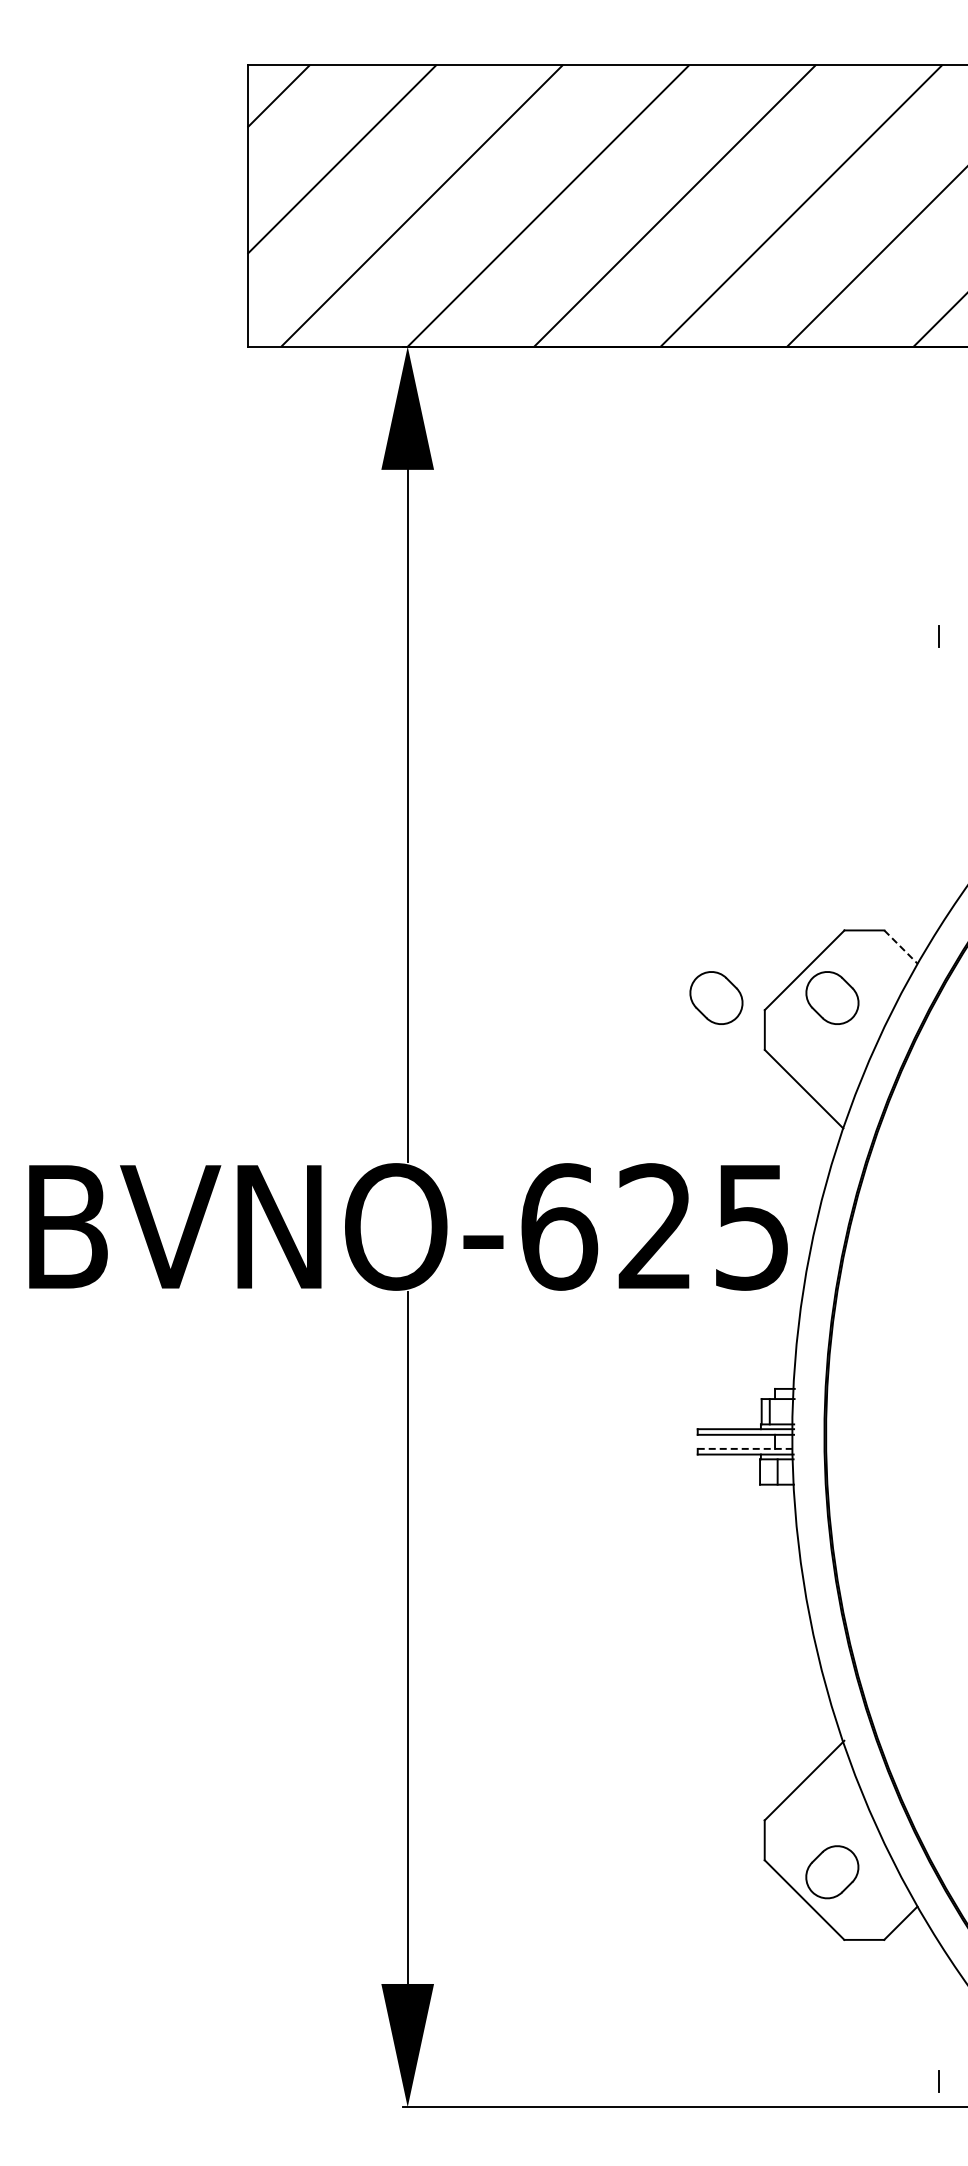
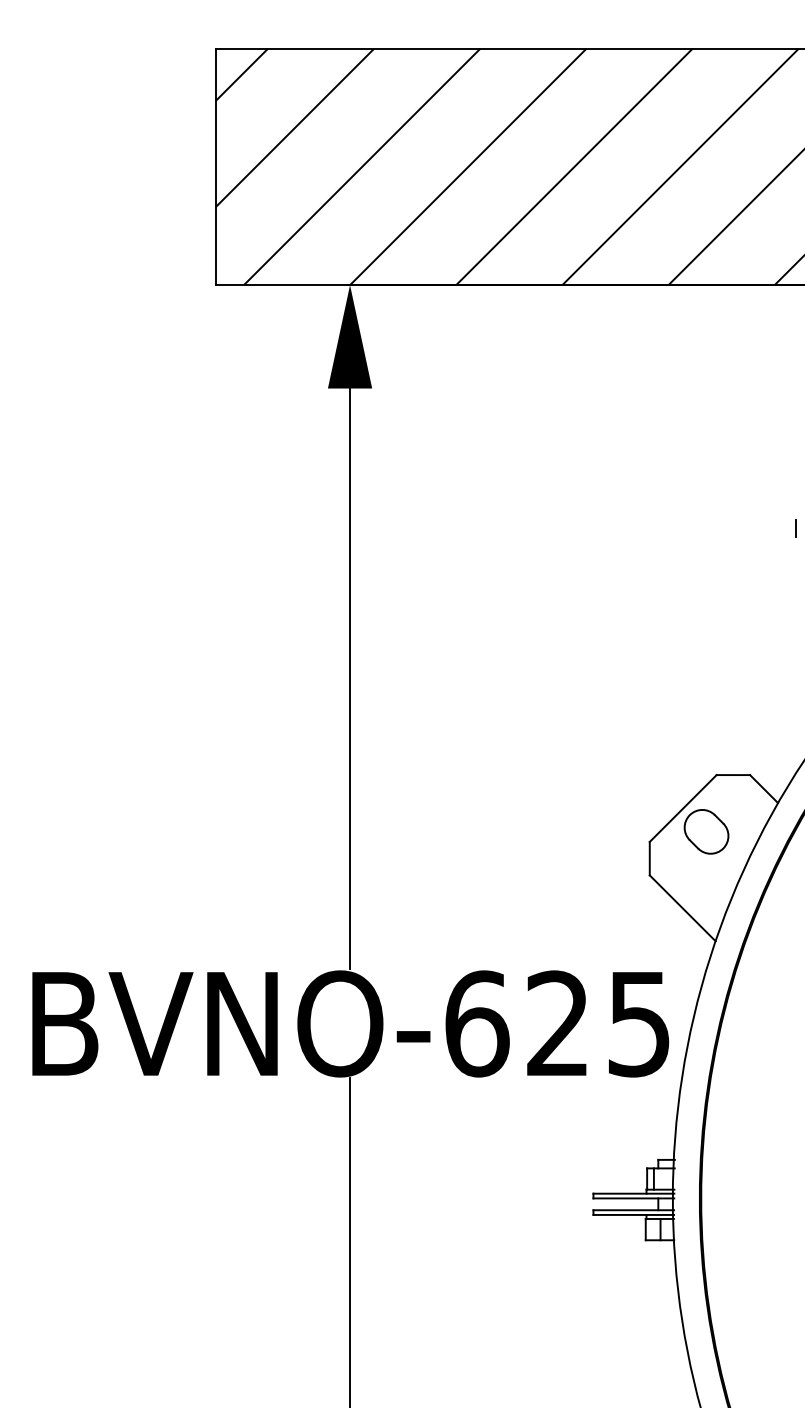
line: (901, 947) -> (764, 789), dashed -> solid
part: (716, 997) -> (609, 831), removed
line: (746, 1448) -> (634, 1209), dashed -> solid

